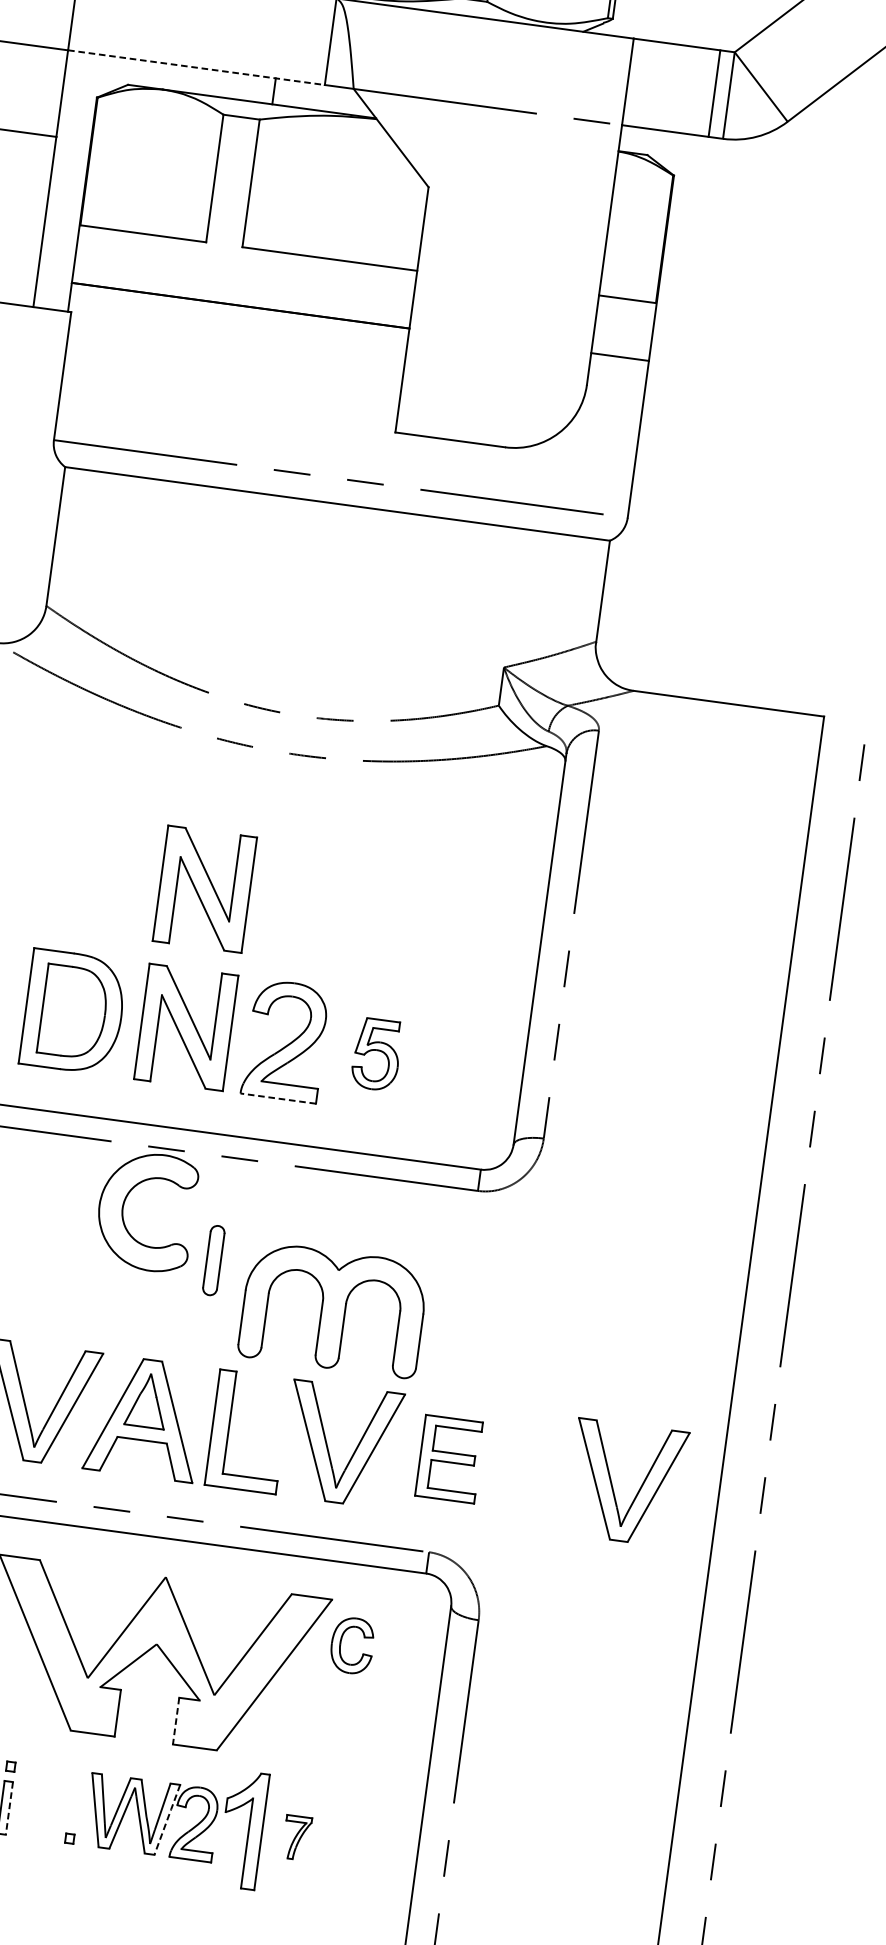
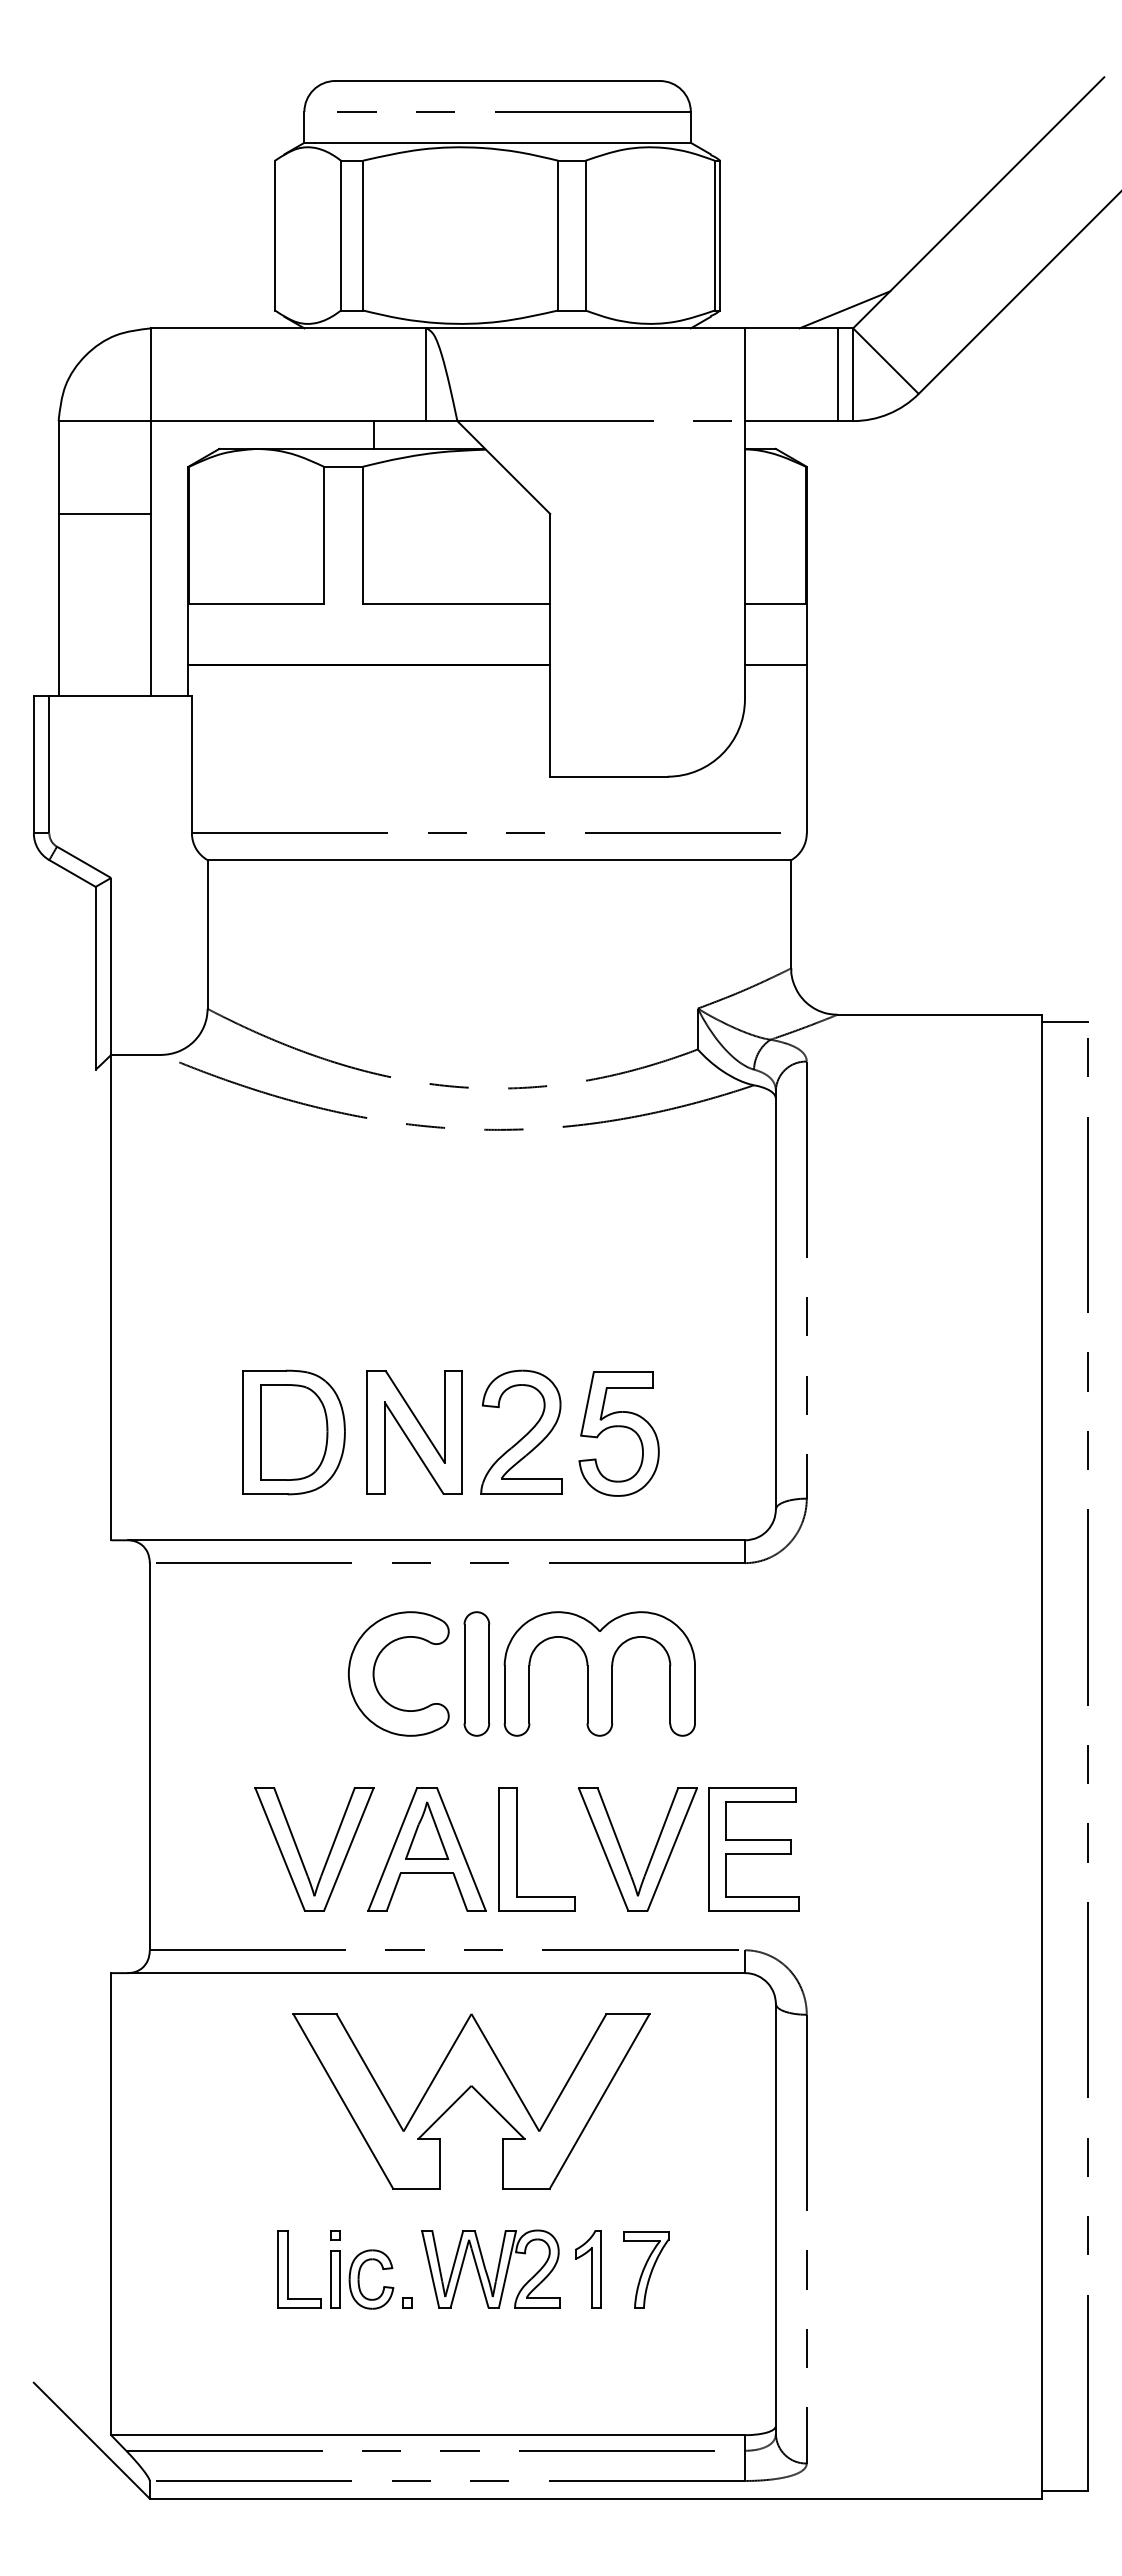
line: (729, 33) -> (844, 309), added
line: (196, 67) -> (288, 421), dashed -> solid
line: (844, 726) -> (1064, 1022), added
part: (204, 889) -> (414, 1284), removed
part: (376, 1054) -> (618, 1433), size x1.67
line: (278, 1098) -> (521, 1494), dashed -> solid
part: (125, 1202) -> (375, 1667), moved
part: (213, 1260) -> (476, 1673), size x1.67
part: (333, 1309) -> (599, 1673), moved
part: (449, 1459) -> (753, 1849), size x1.43
part: (612, 1484) -> (928, 1852), removed
part: (341, 1644) -> (359, 2279), moved
line: (175, 1721) -> (502, 2164), dashed -> solid
line: (9, 1809) -> (339, 2280), dashed -> solid
line: (167, 1820) -> (507, 2269), dashed -> solid
part: (242, 1830) -> (588, 2269), size x0.62
part: (296, 1837) -> (646, 2269), size x1.67

